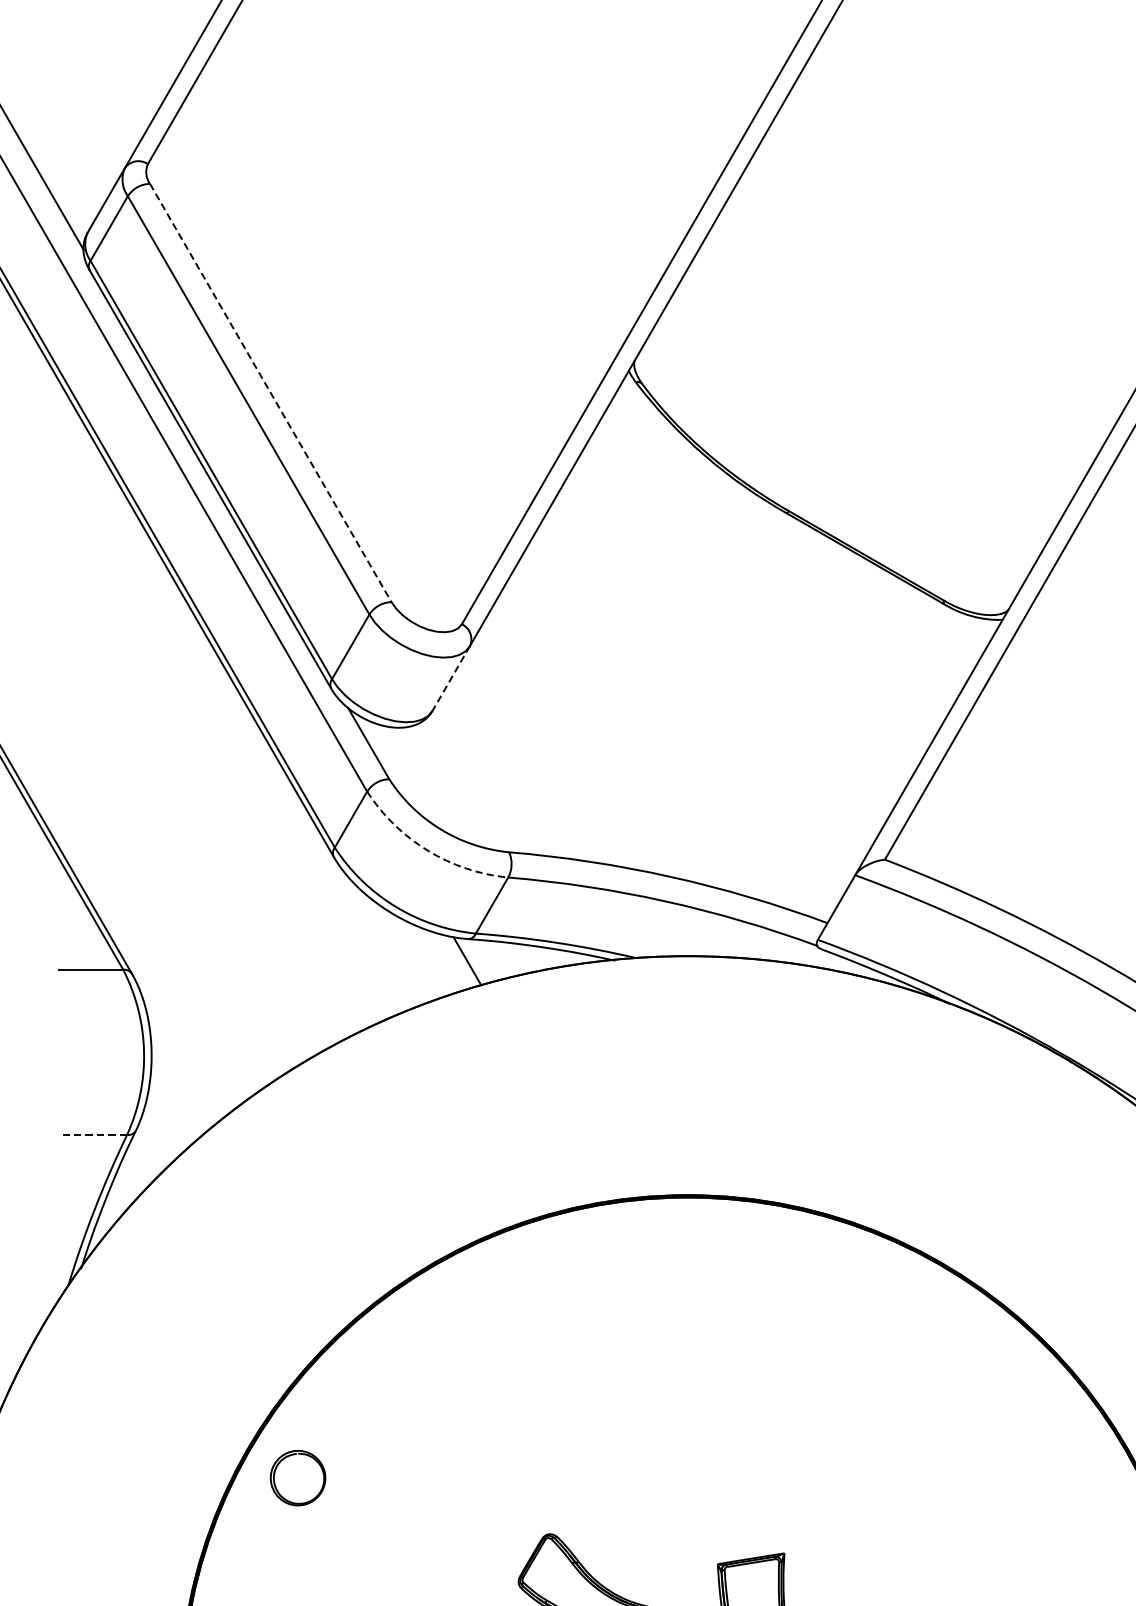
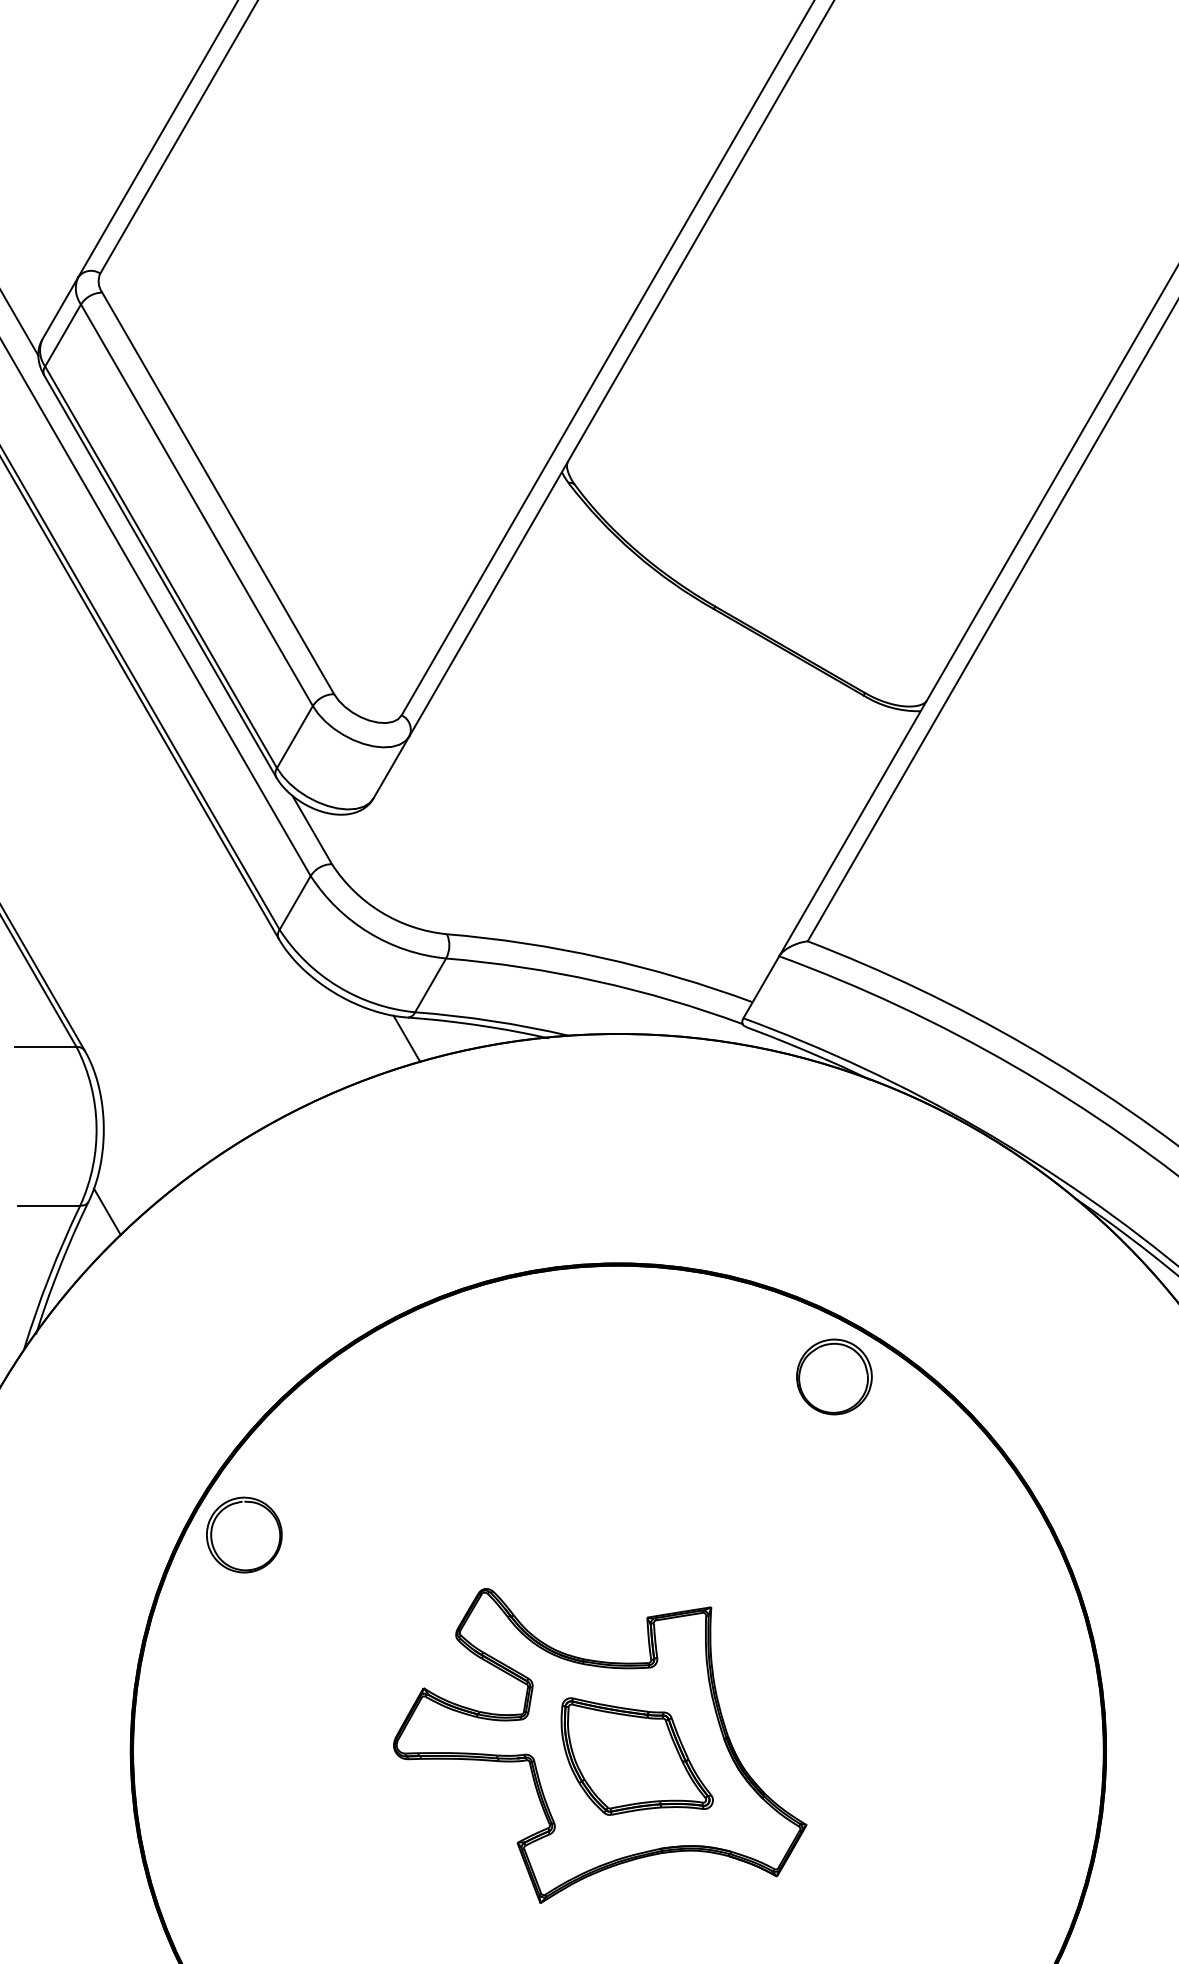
line: (271, 393) -> (218, 493), dashed -> solid
line: (451, 678) -> (391, 767), dashed -> solid
arc: (428, 850) -> (369, 932), dashed -> solid
line: (94, 1134) -> (48, 1205), dashed -> solid
line: (154, 1141) -> (106, 1211), added
part: (912, 1312) -> (834, 1376), added
part: (298, 1477) -> (244, 1534), size x1.43

